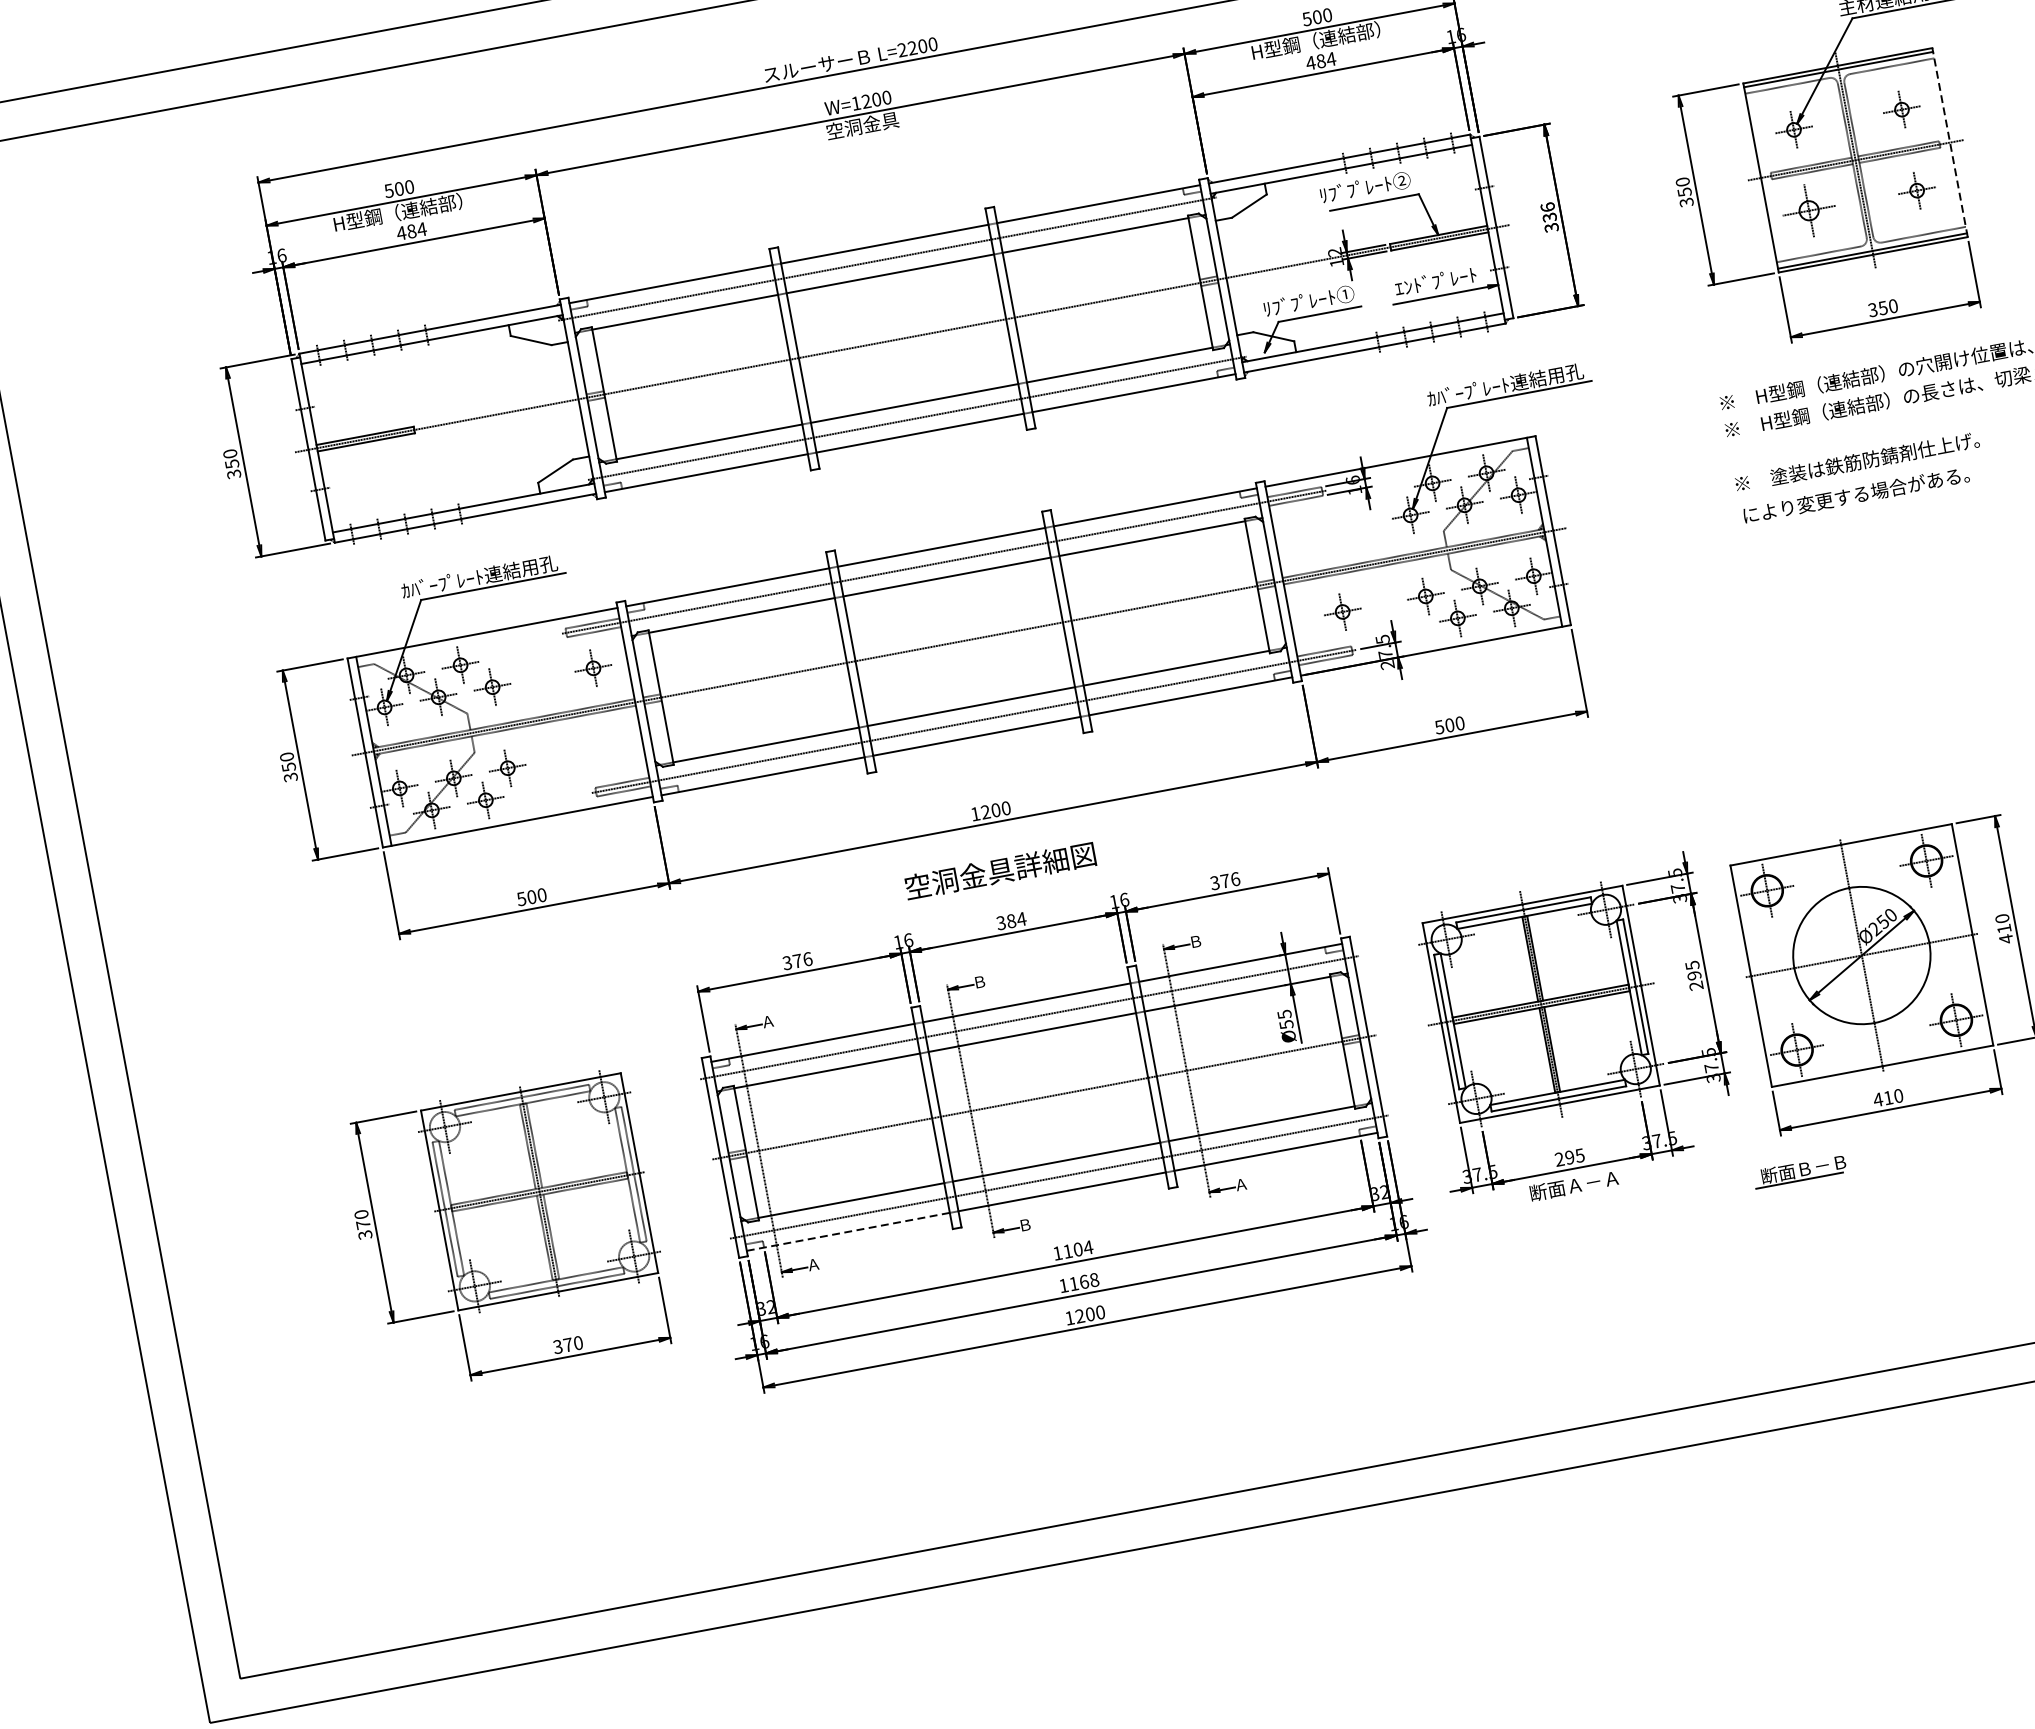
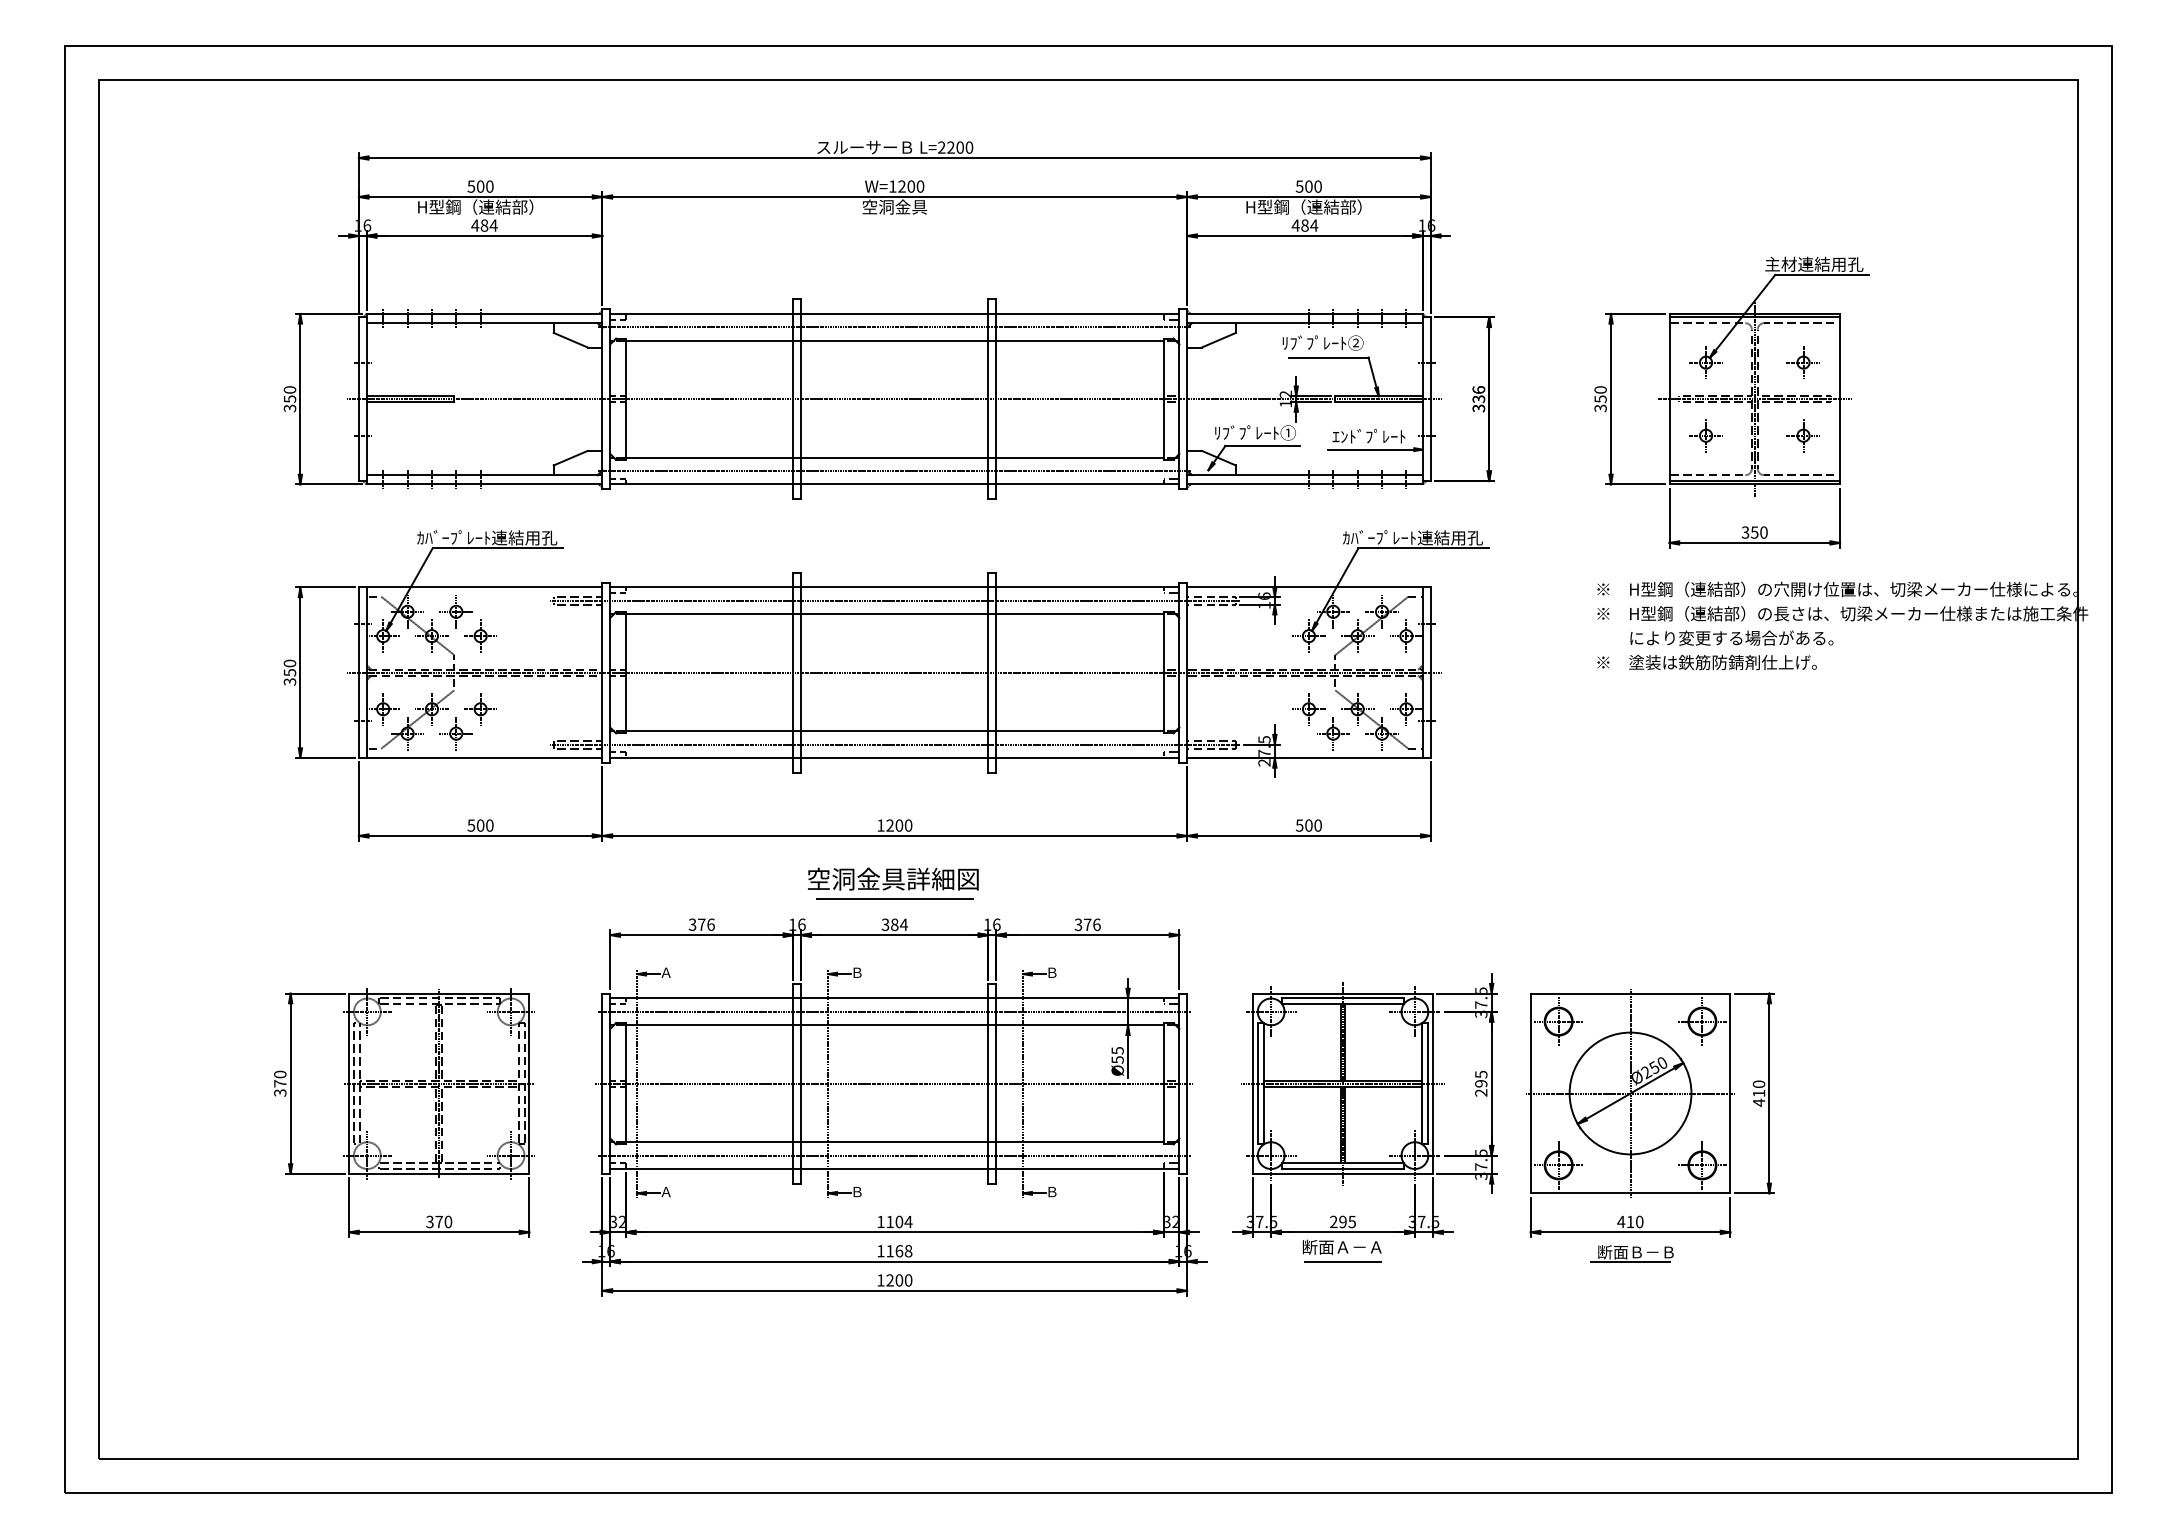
line: (1950, 141) -> (1840, 398), dashed -> solid
part: (1808, 210) -> (1705, 435), size x0.71
text: (1855, 494) -> (1731, 637), moved
part: (1342, 612) -> (1233, 709), removed
part: (593, 667) -> (571, 635), removed
line: (1005, 892) -> (894, 898), added
part: (1798, 1171) -> (1631, 1253), moved
text: (1240, 1185) -> (1051, 1192), Ａ -> Ｂ
line: (1577, 1201) -> (1342, 1261), added
line: (848, 1232) -> (701, 1169), dashed -> solid

